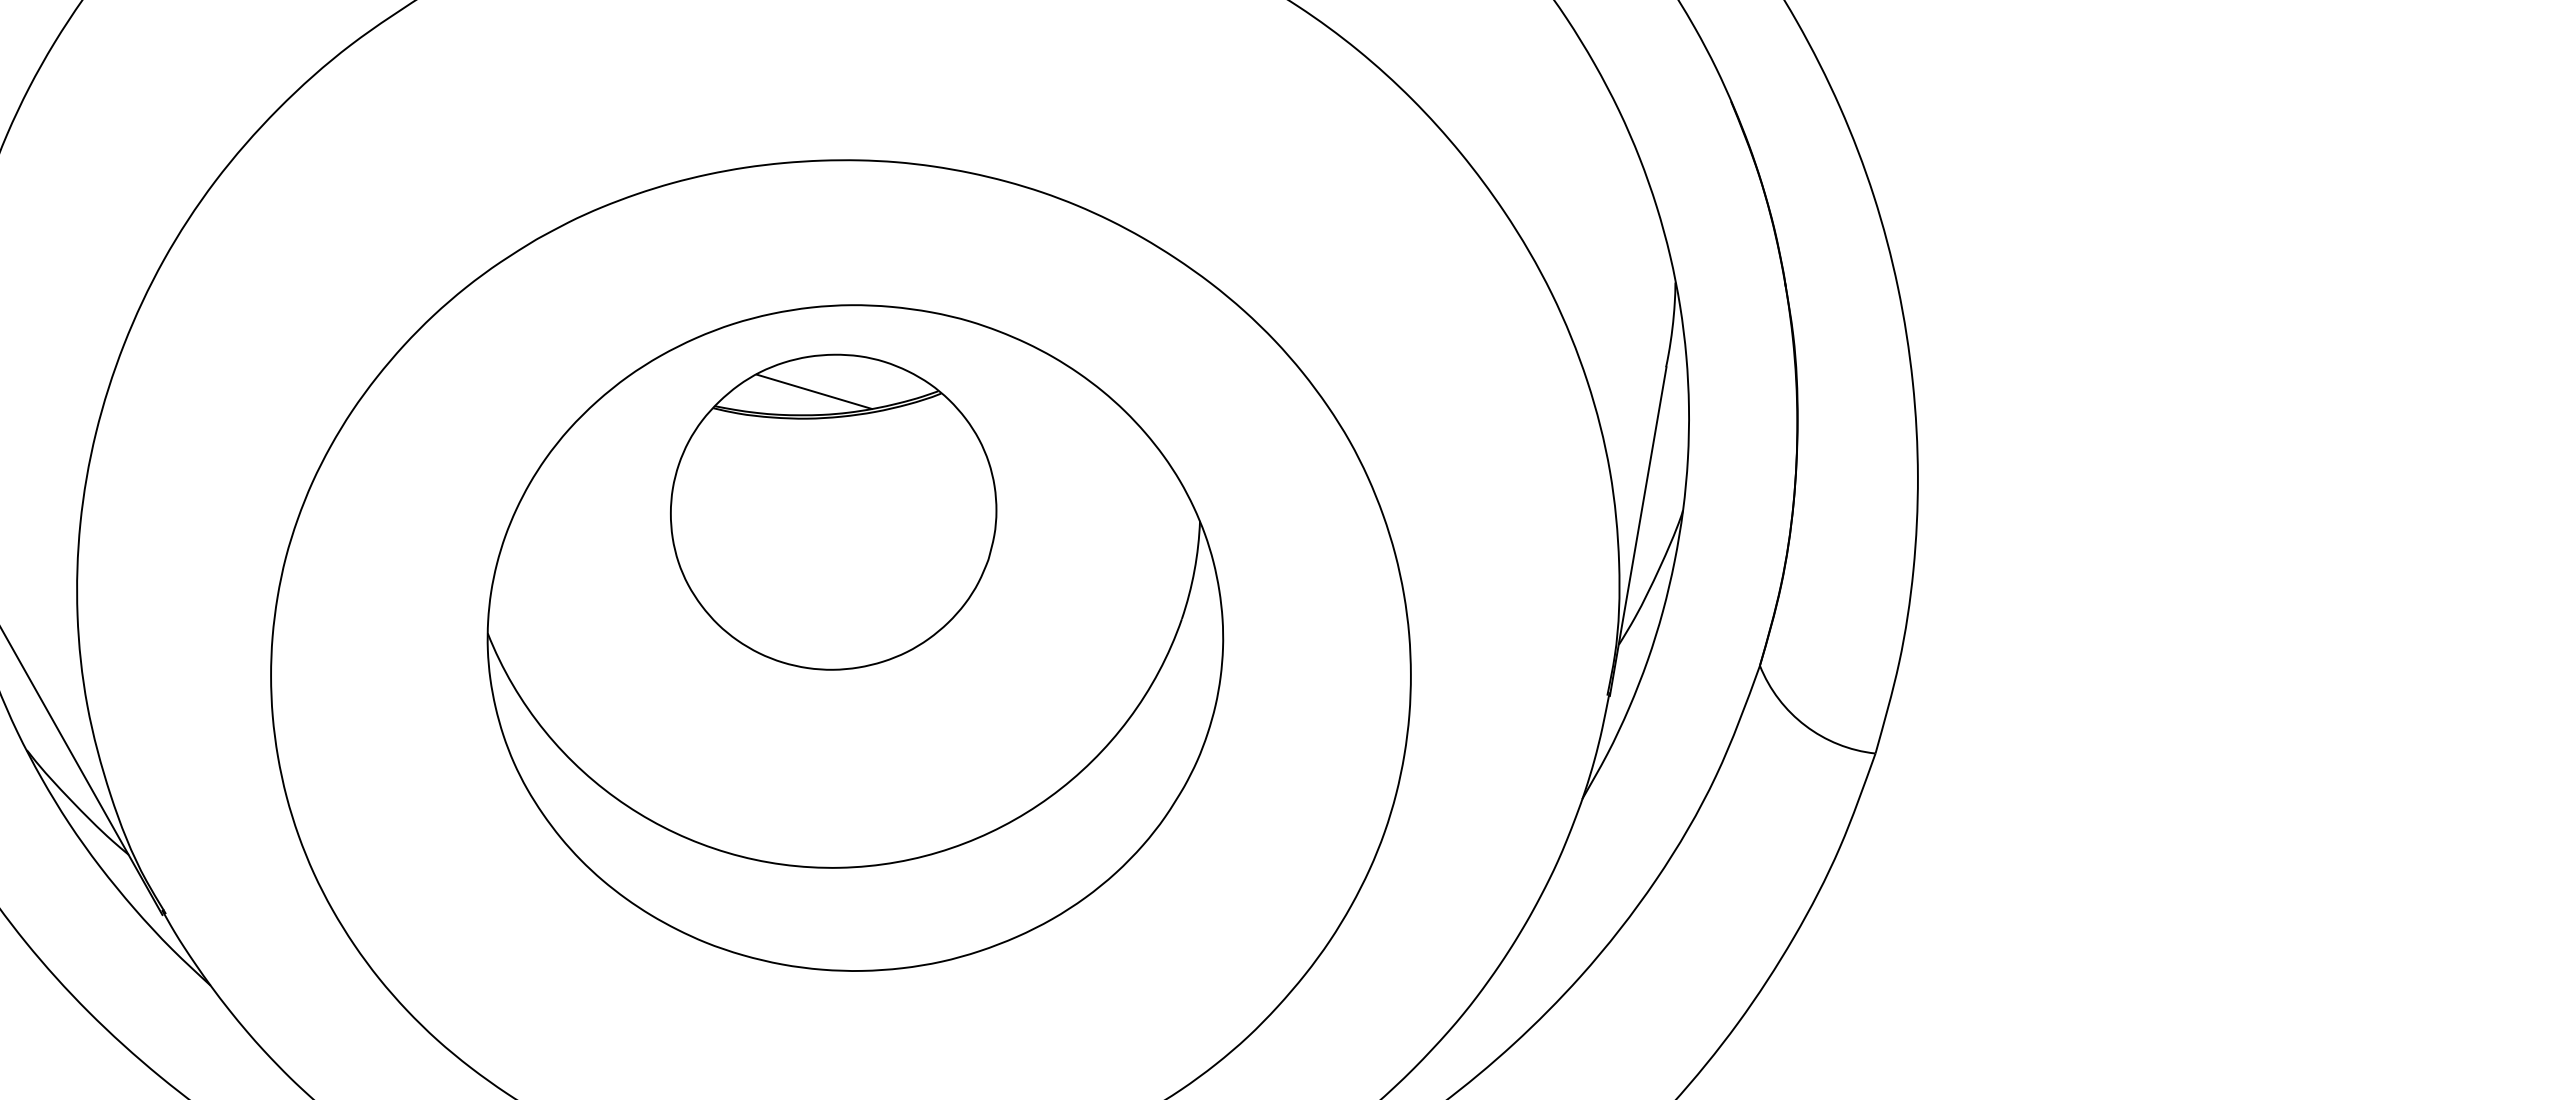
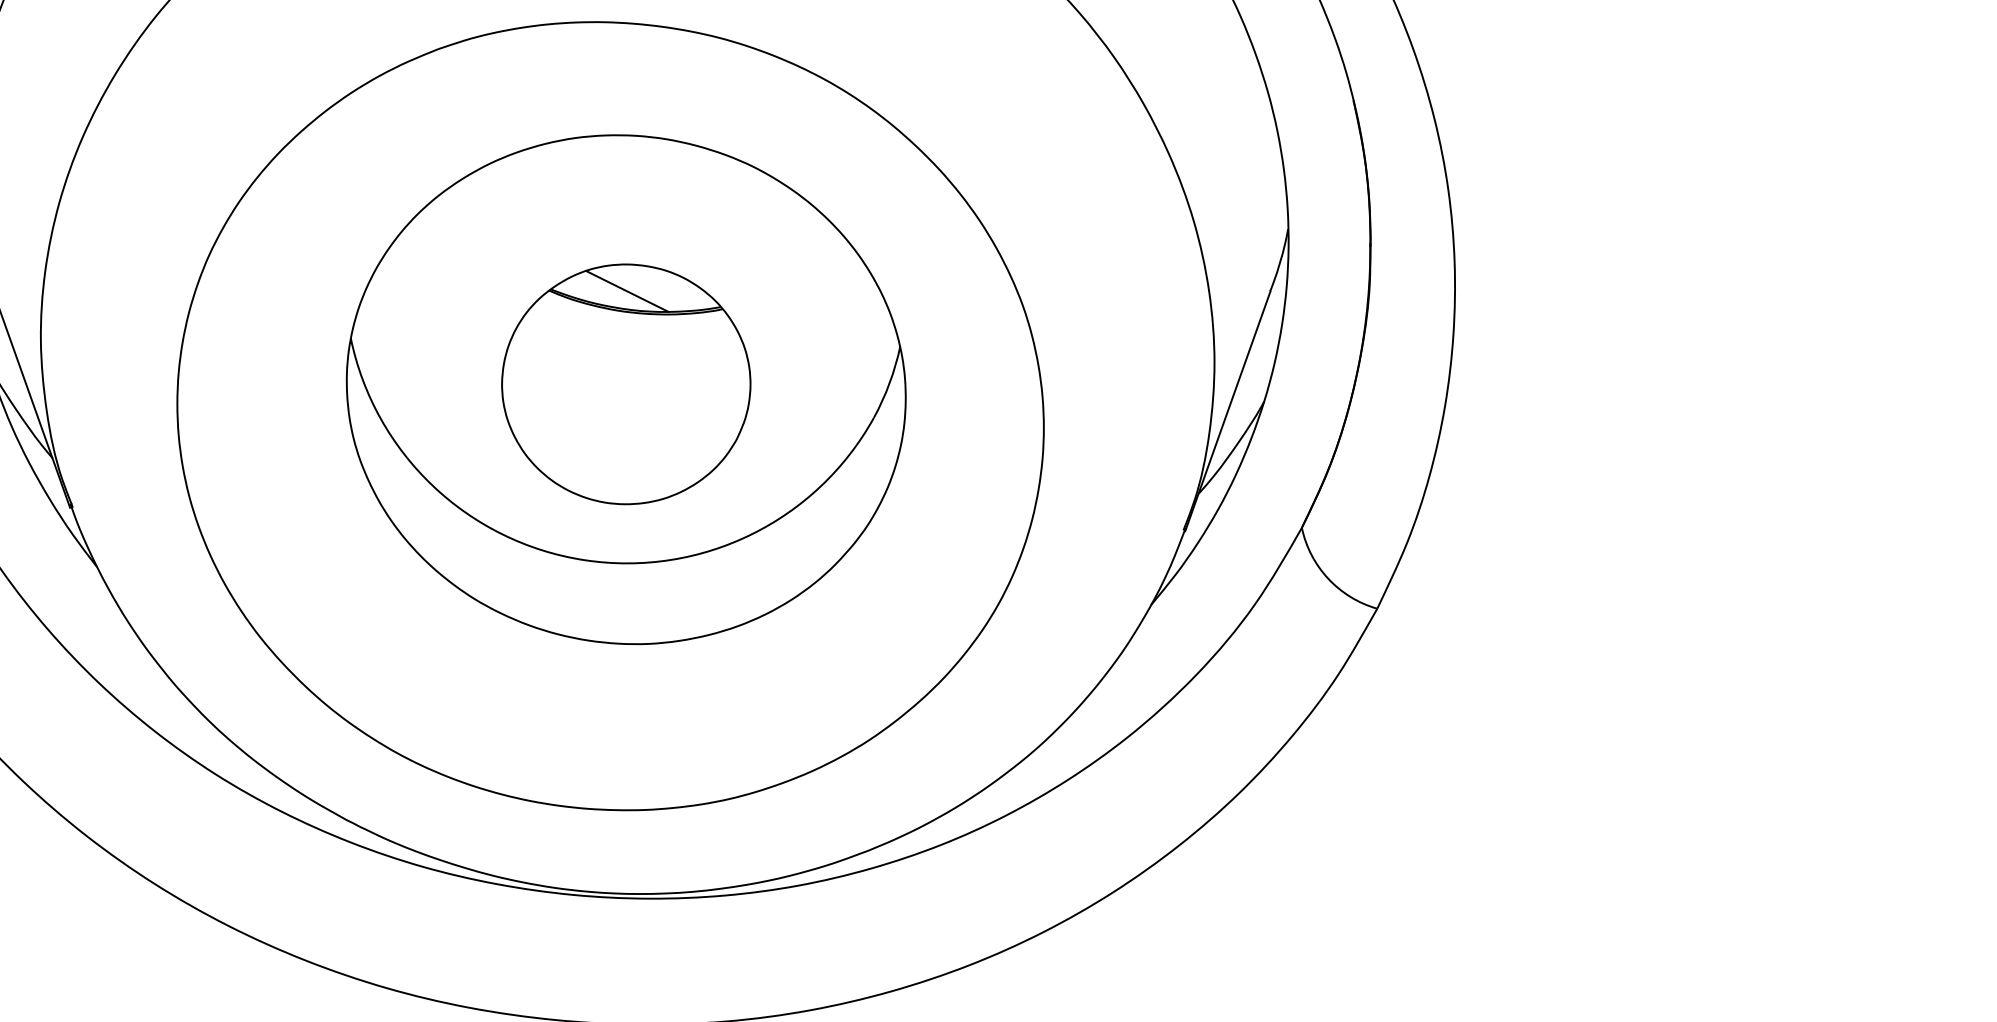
part: (833, 512) -> (626, 384), moved

